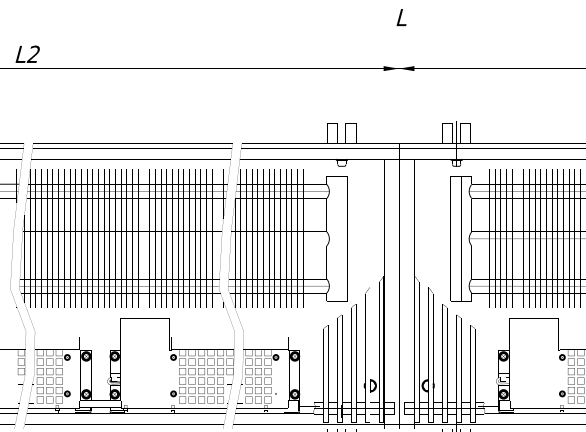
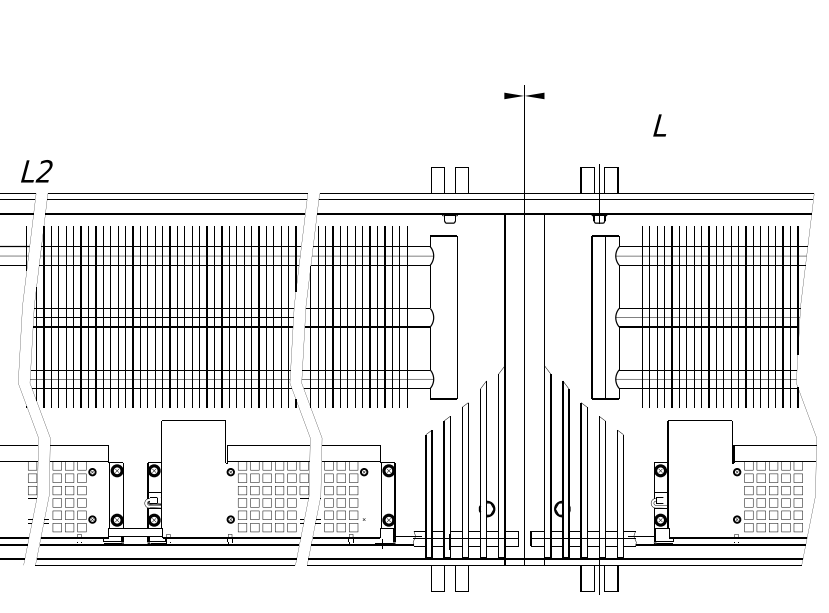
text: (401, 17) -> (659, 125), moved
text: (27, 54) -> (36, 171), moved

